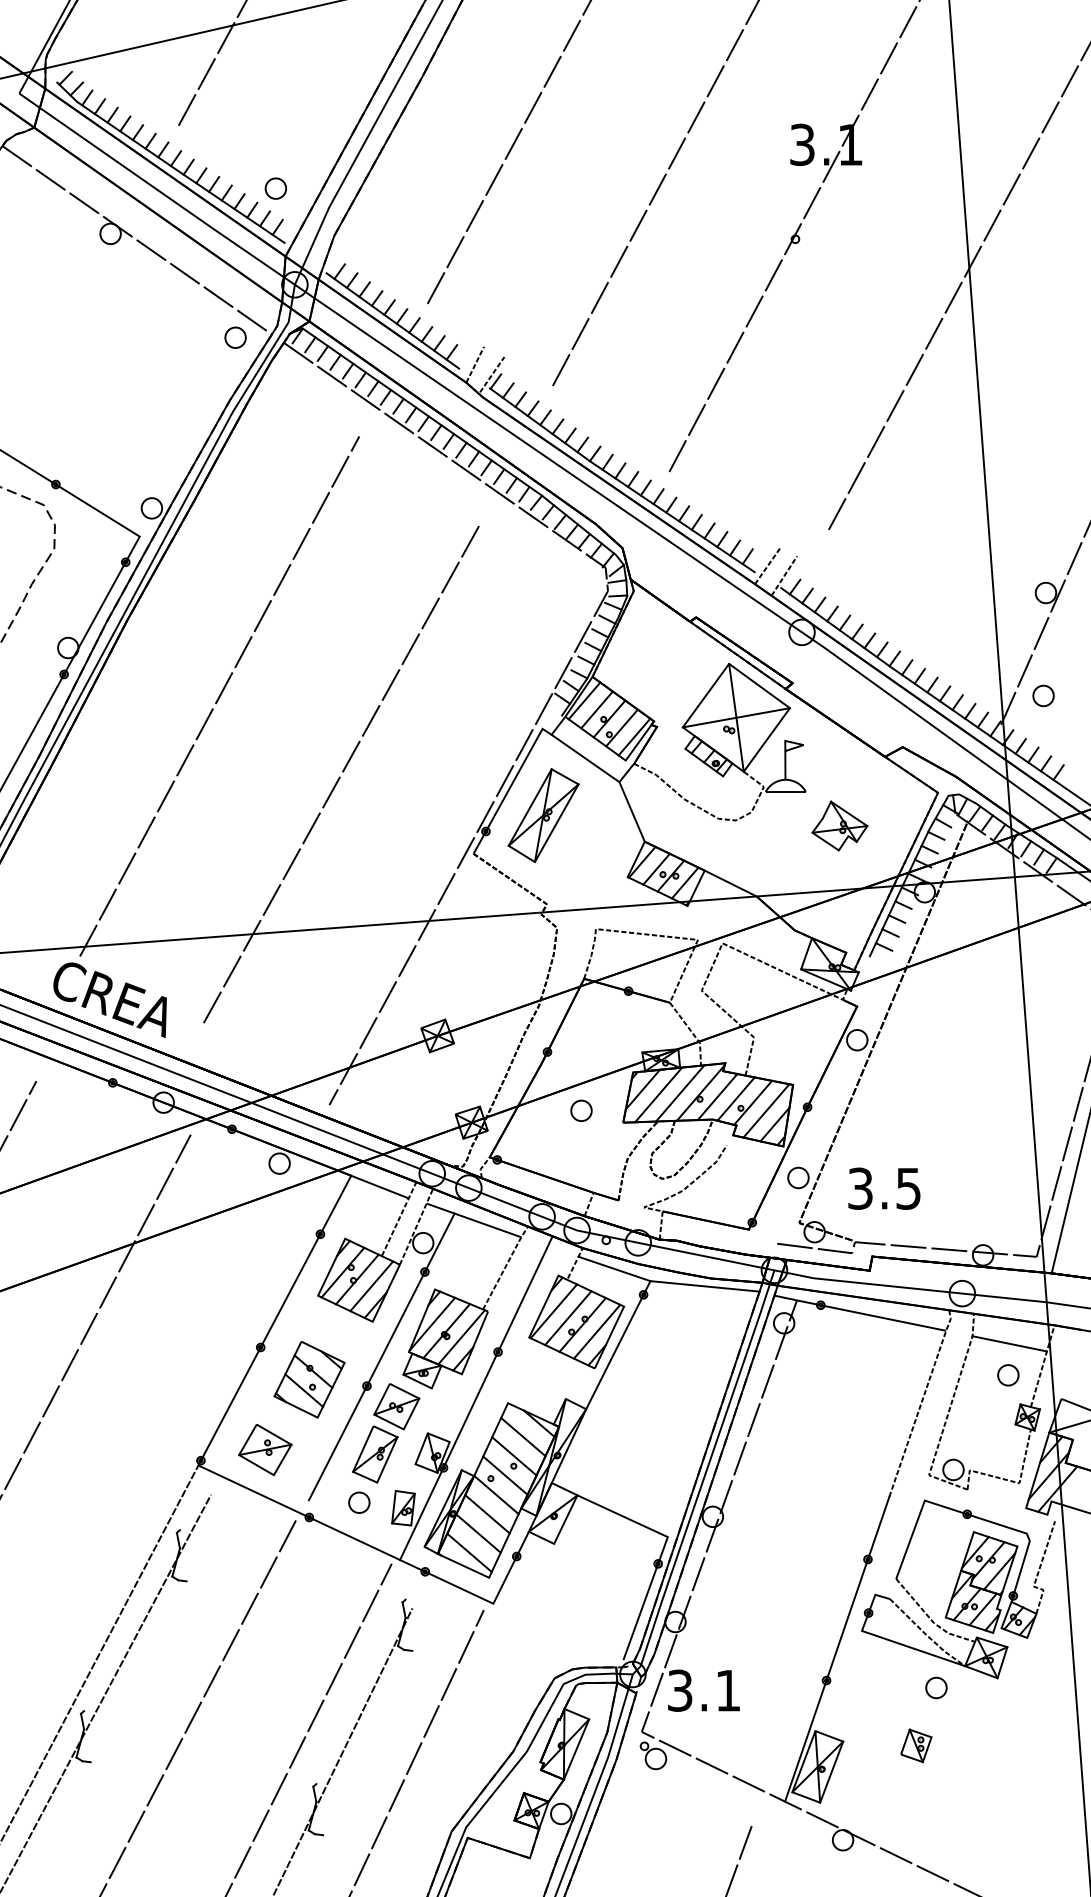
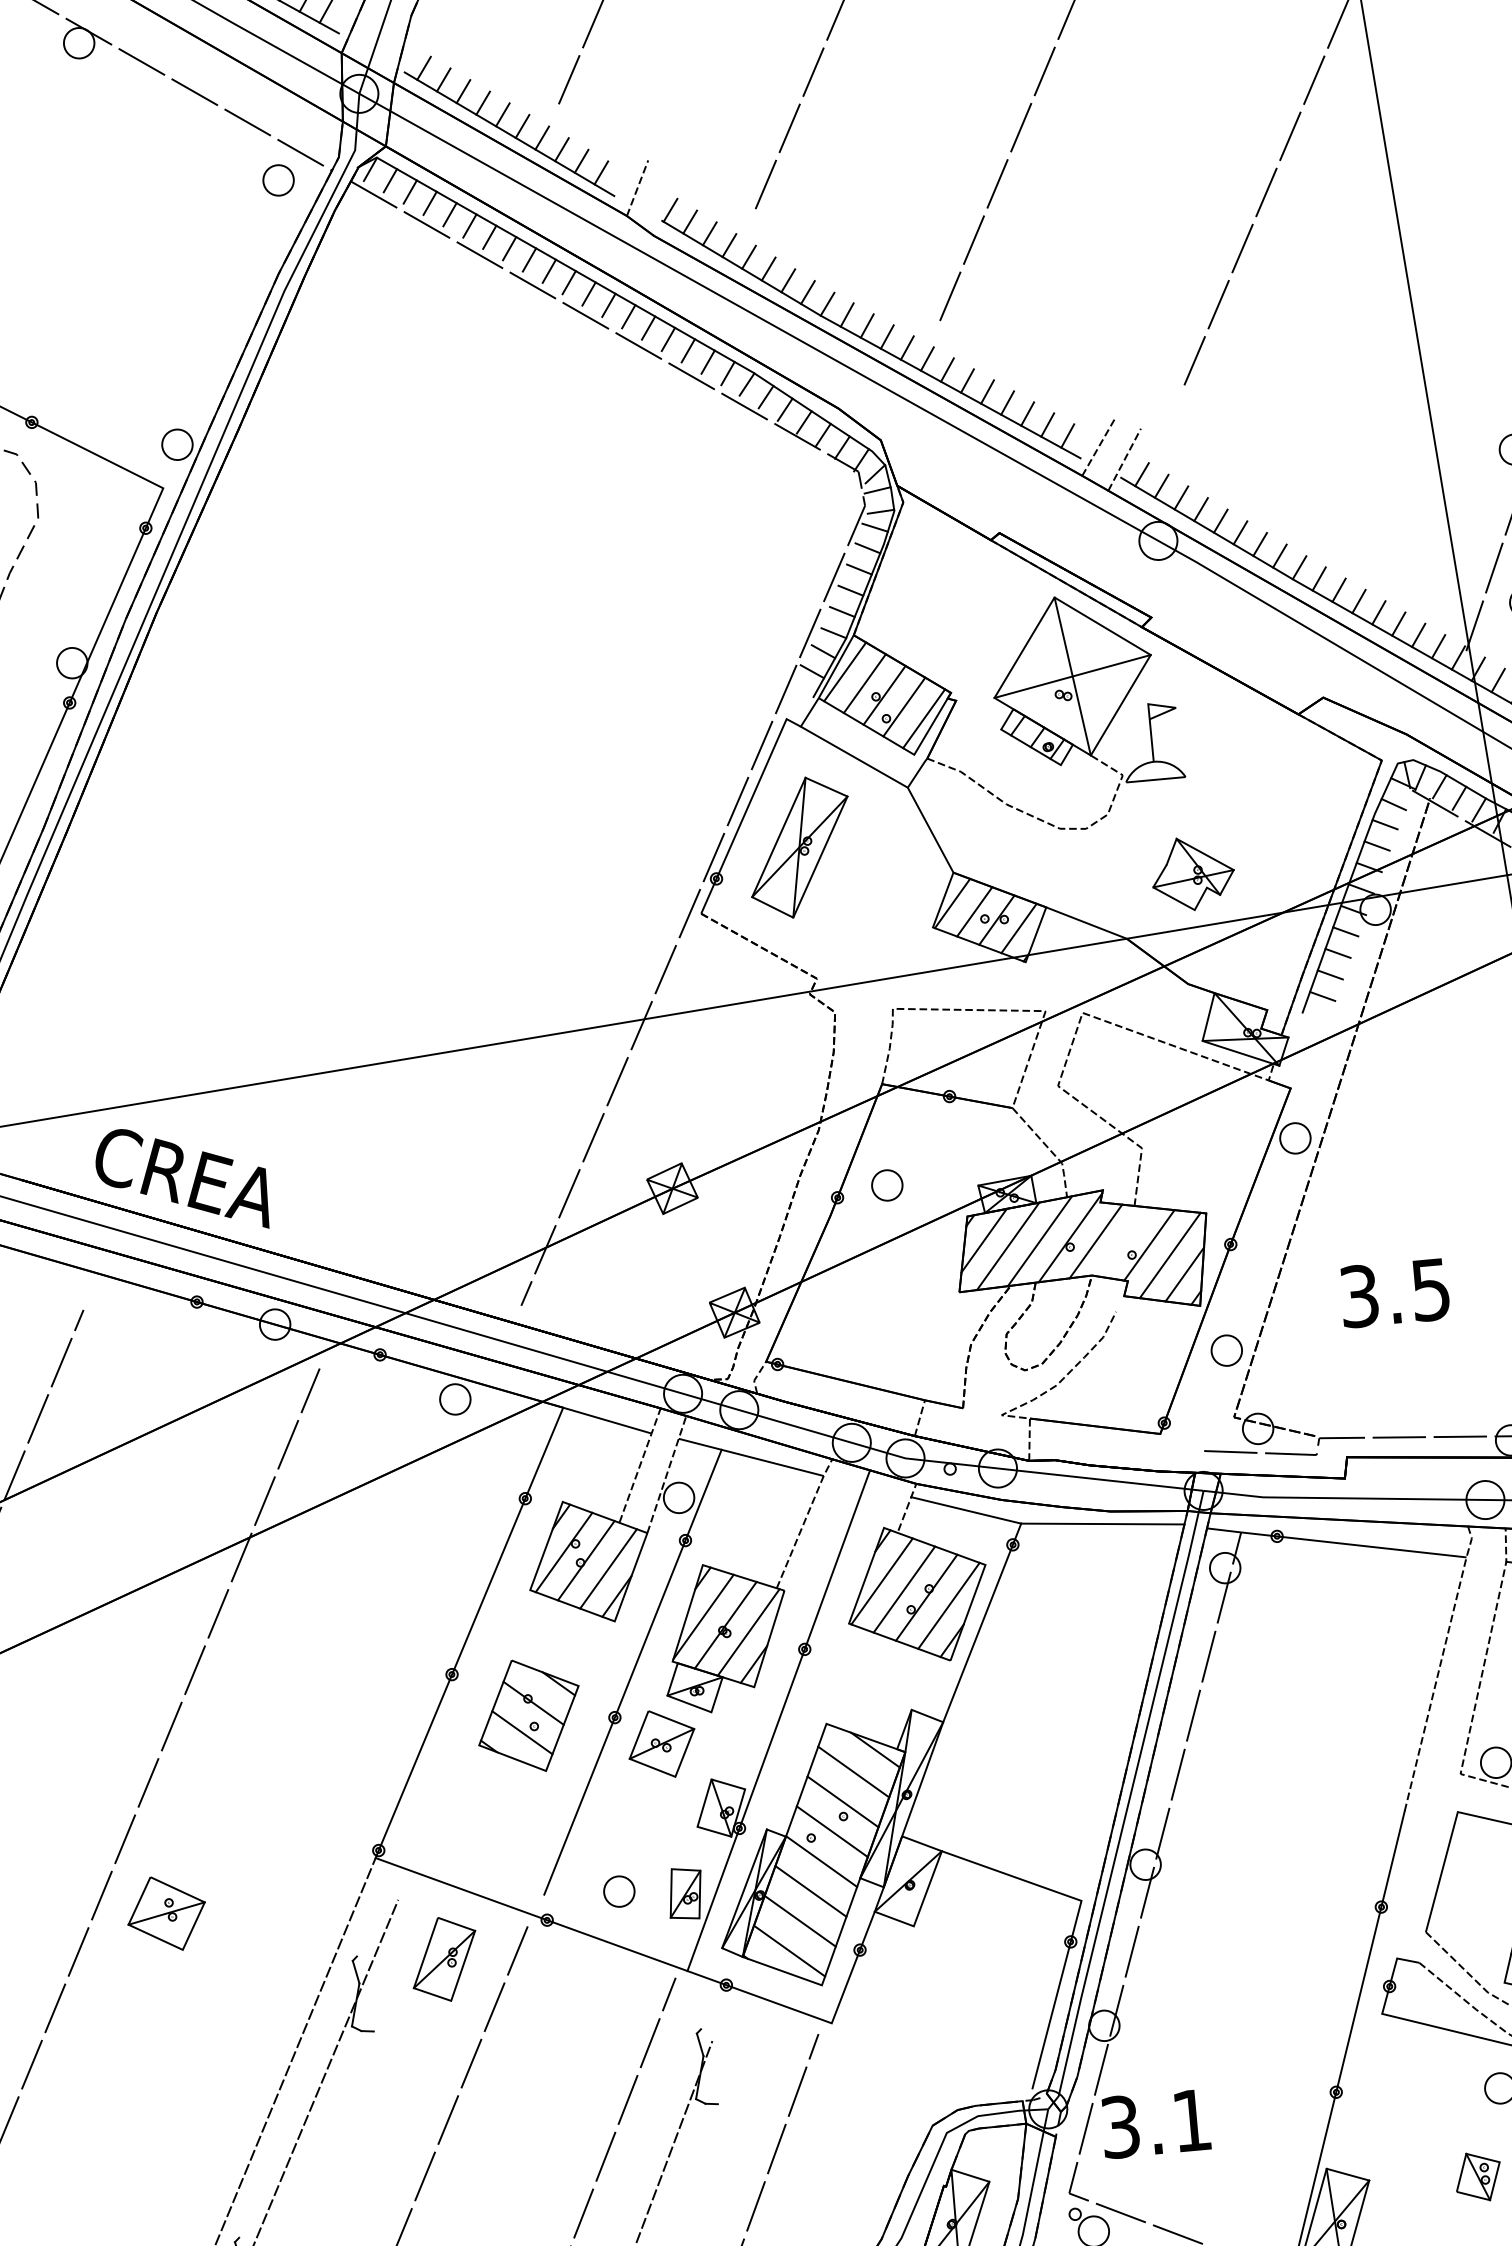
line: (492, 374) -> (664, 200), removed
line: (219, 696) -> (303, 714), removed
line: (341, 773) -> (494, 812), removed
part: (839, 825) -> (1192, 873), moved
line: (735, 1098) -> (1122, 1241), removed
part: (581, 1110) -> (887, 1184), moved
text: (884, 1188) -> (1395, 1292), moved
part: (265, 1450) -> (167, 1914), moved
part: (375, 1454) -> (444, 1959), moved

